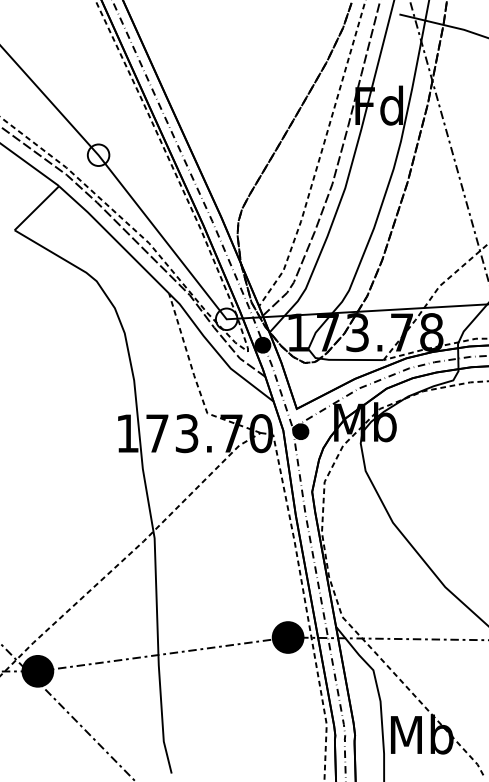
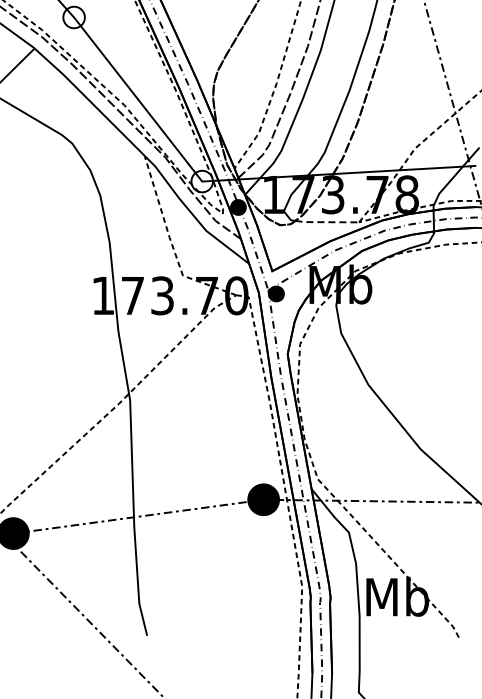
line: (351, 359) -> (327, 221), solid -> dashed

